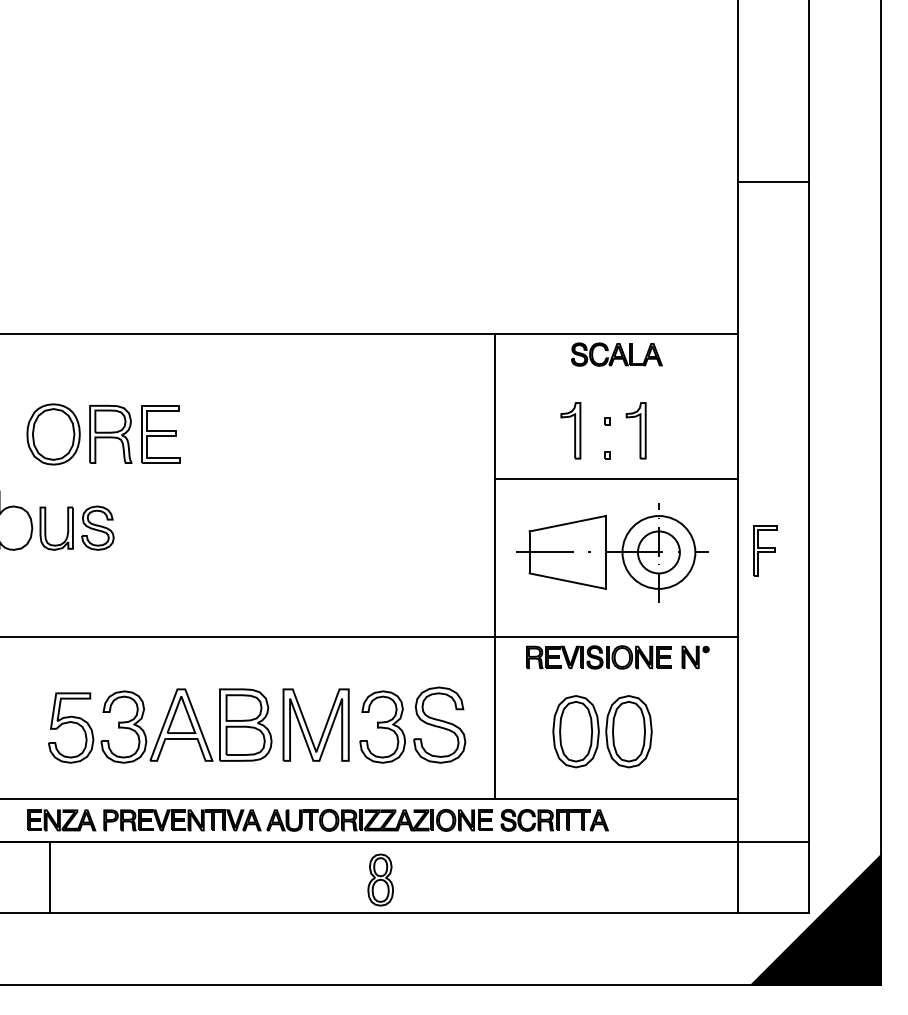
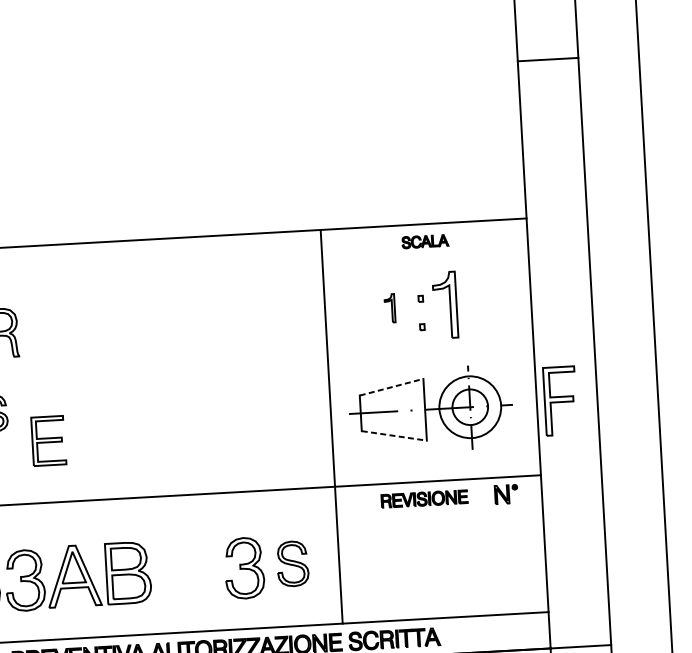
line: (773, 181) -> (548, 59), moved
part: (616, 354) -> (424, 241), size x0.6
part: (570, 430) -> (389, 308), size x0.6
part: (635, 430) -> (444, 305), size x1.4
part: (160, 434) -> (48, 441), moved
line: (615, 478) -> (429, 346), removed
line: (567, 523) -> (391, 387), solid -> dashed
part: (765, 550) -> (560, 400), size x1.6
line: (567, 581) -> (394, 436), solid -> dashed
part: (598, 657) -> (424, 499), size x0.7
part: (439, 724) -> (292, 563), size x0.7
part: (307, 725) -> (180, 570), removed
part: (602, 731) -> (430, 561), removed

